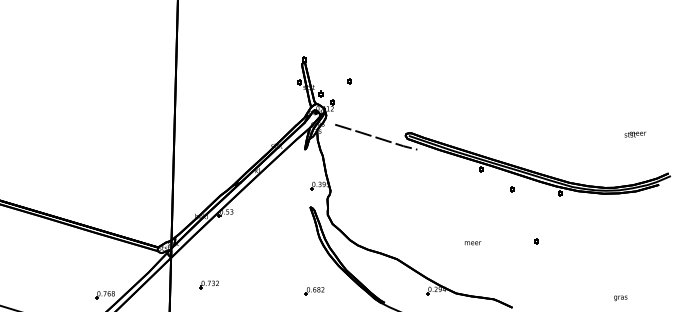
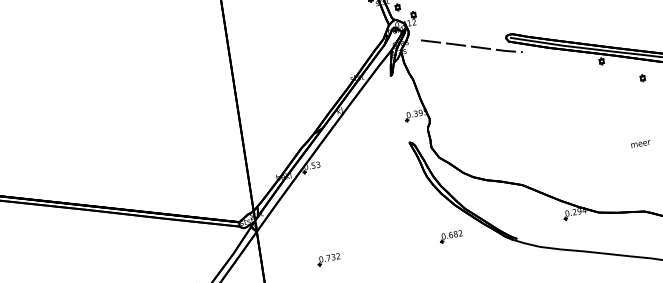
text: (472, 243) -> (640, 144), moved
part: (208, 284) -> (327, 259), moved
part: (314, 291) -> (451, 237), moved

